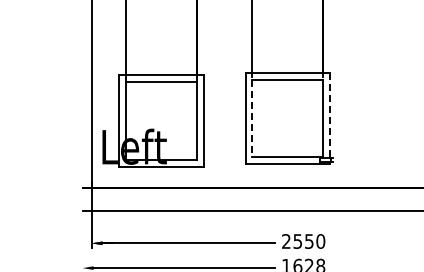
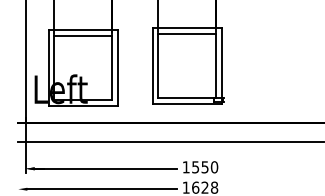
line: (252, 118) -> (158, 65), dashed -> solid
line: (329, 118) -> (221, 65), dashed -> solid
text: (286, 241) -> (186, 167), 2550 -> 1550

